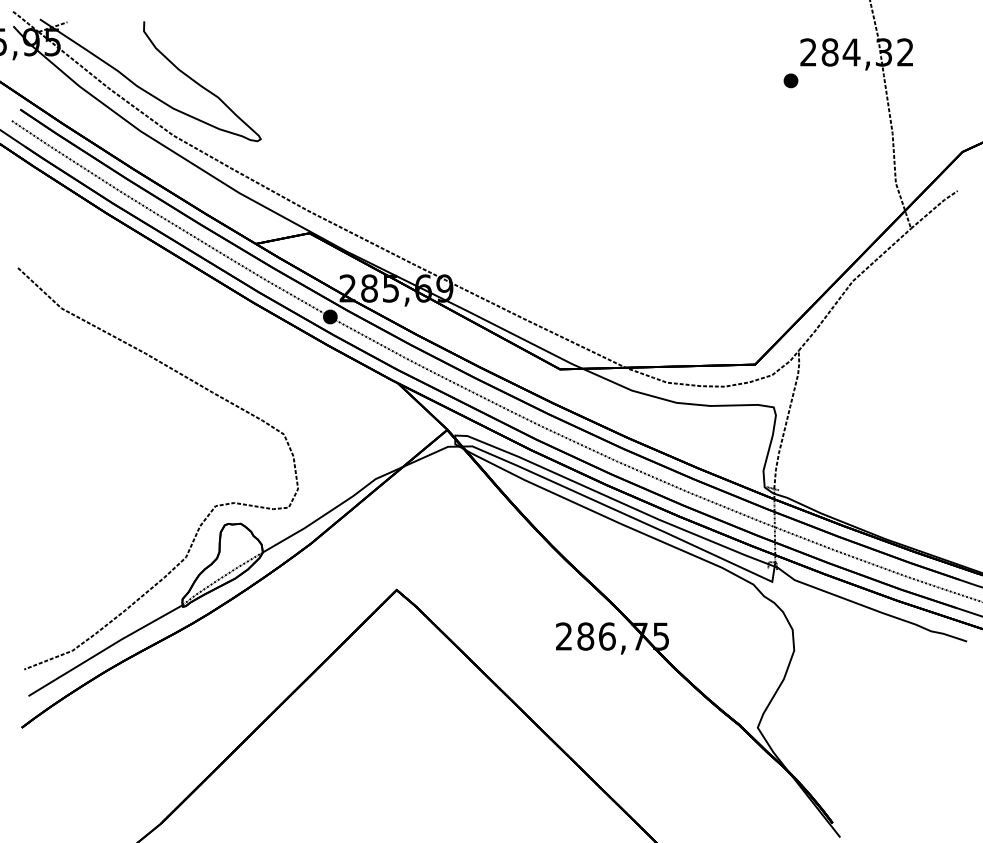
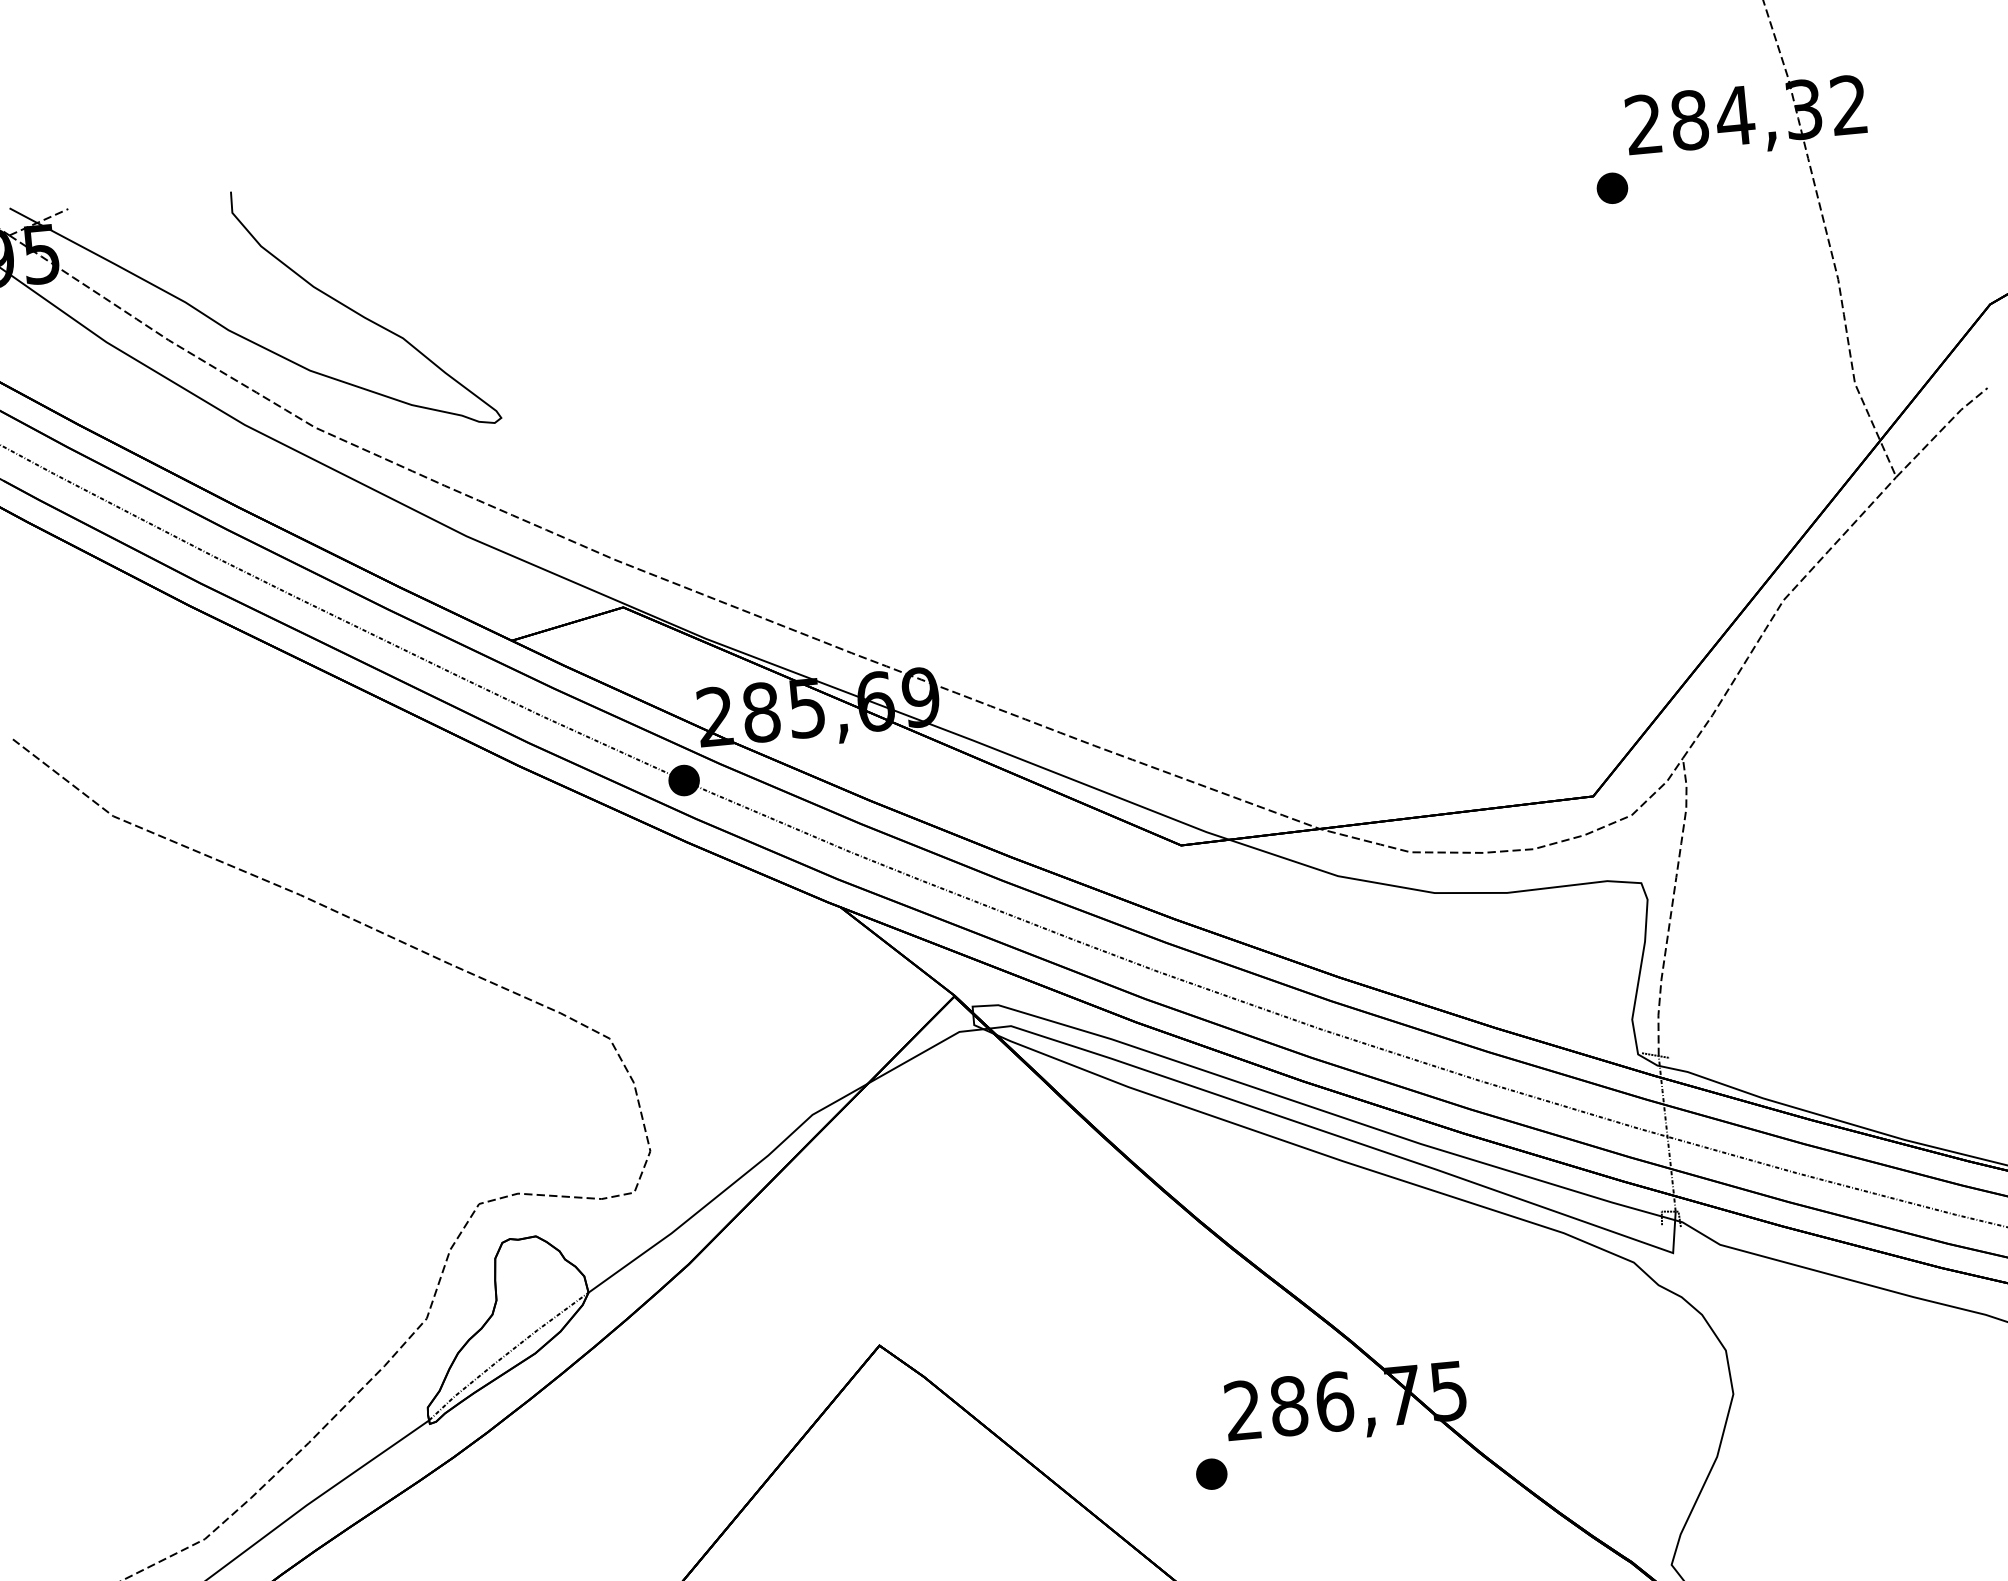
part: (546, 664) -> (1211, 1473), added

